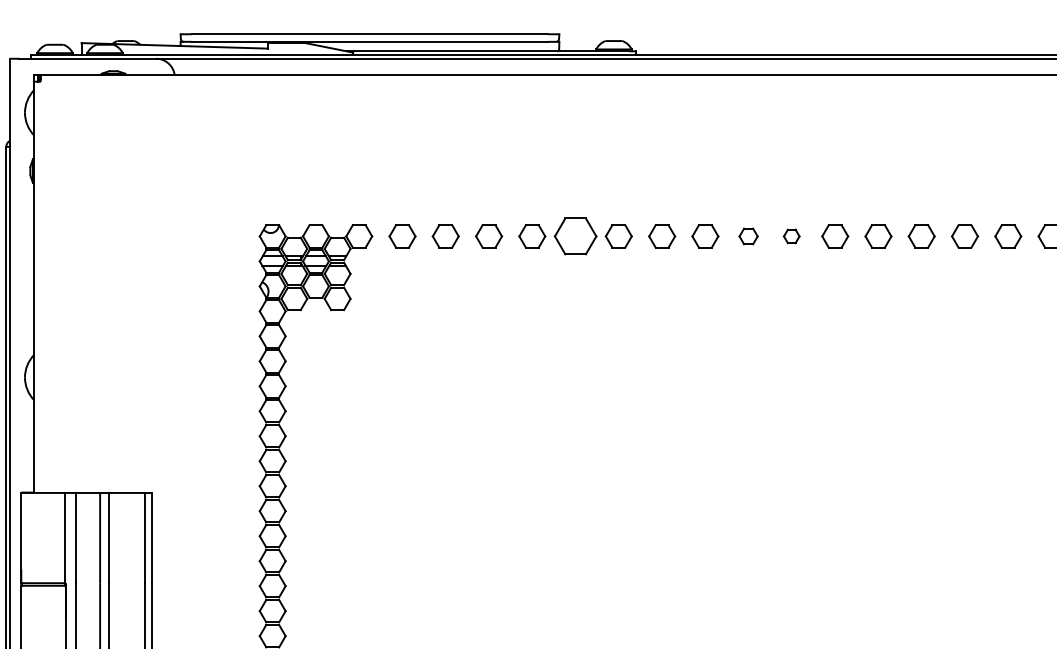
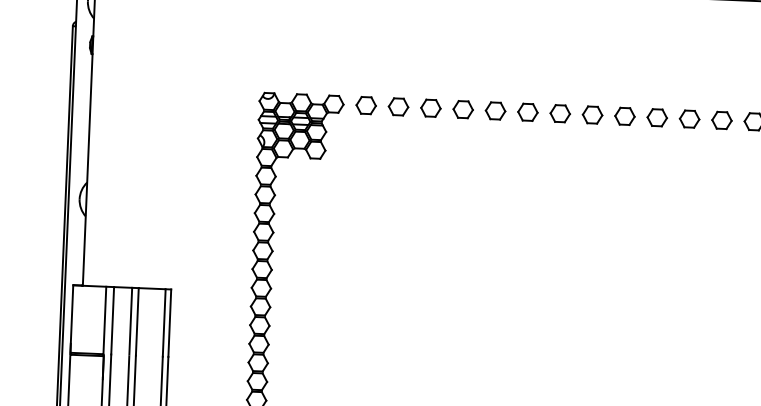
part: (575, 236) -> (495, 111), size x0.62
part: (748, 236) -> (624, 116), size x1.43
part: (791, 236) -> (656, 117), size x1.67

